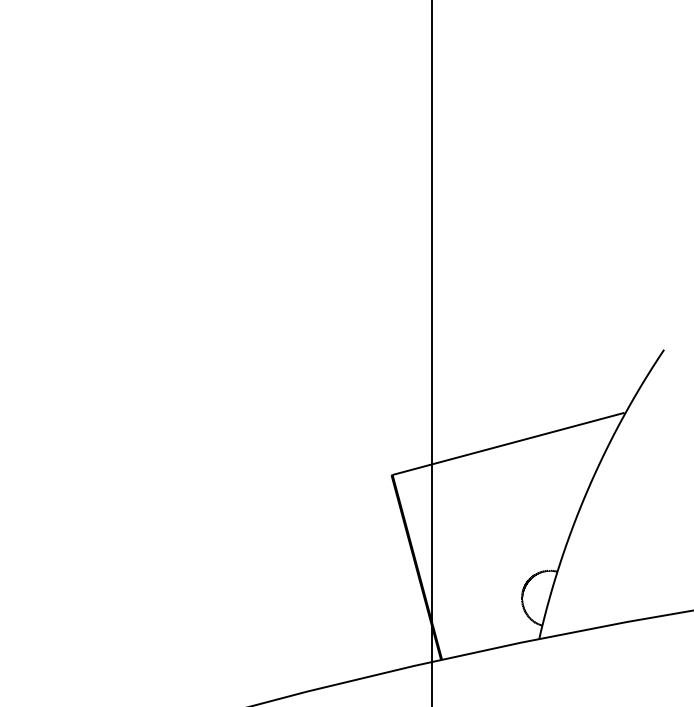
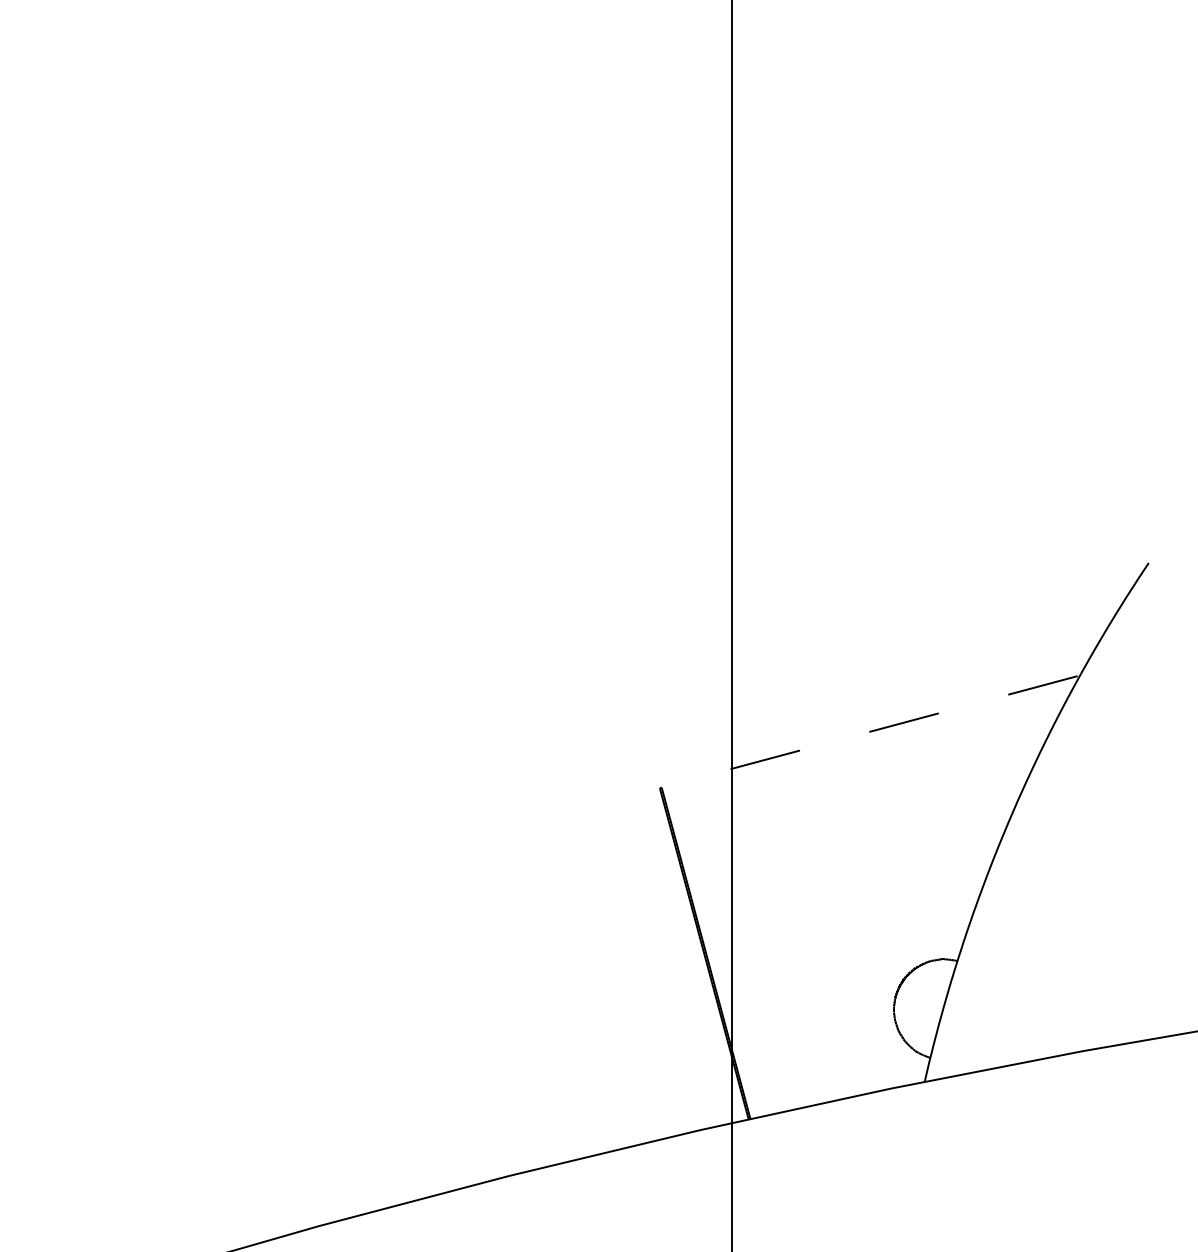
line: (508, 444) -> (869, 732), solid -> dashed

